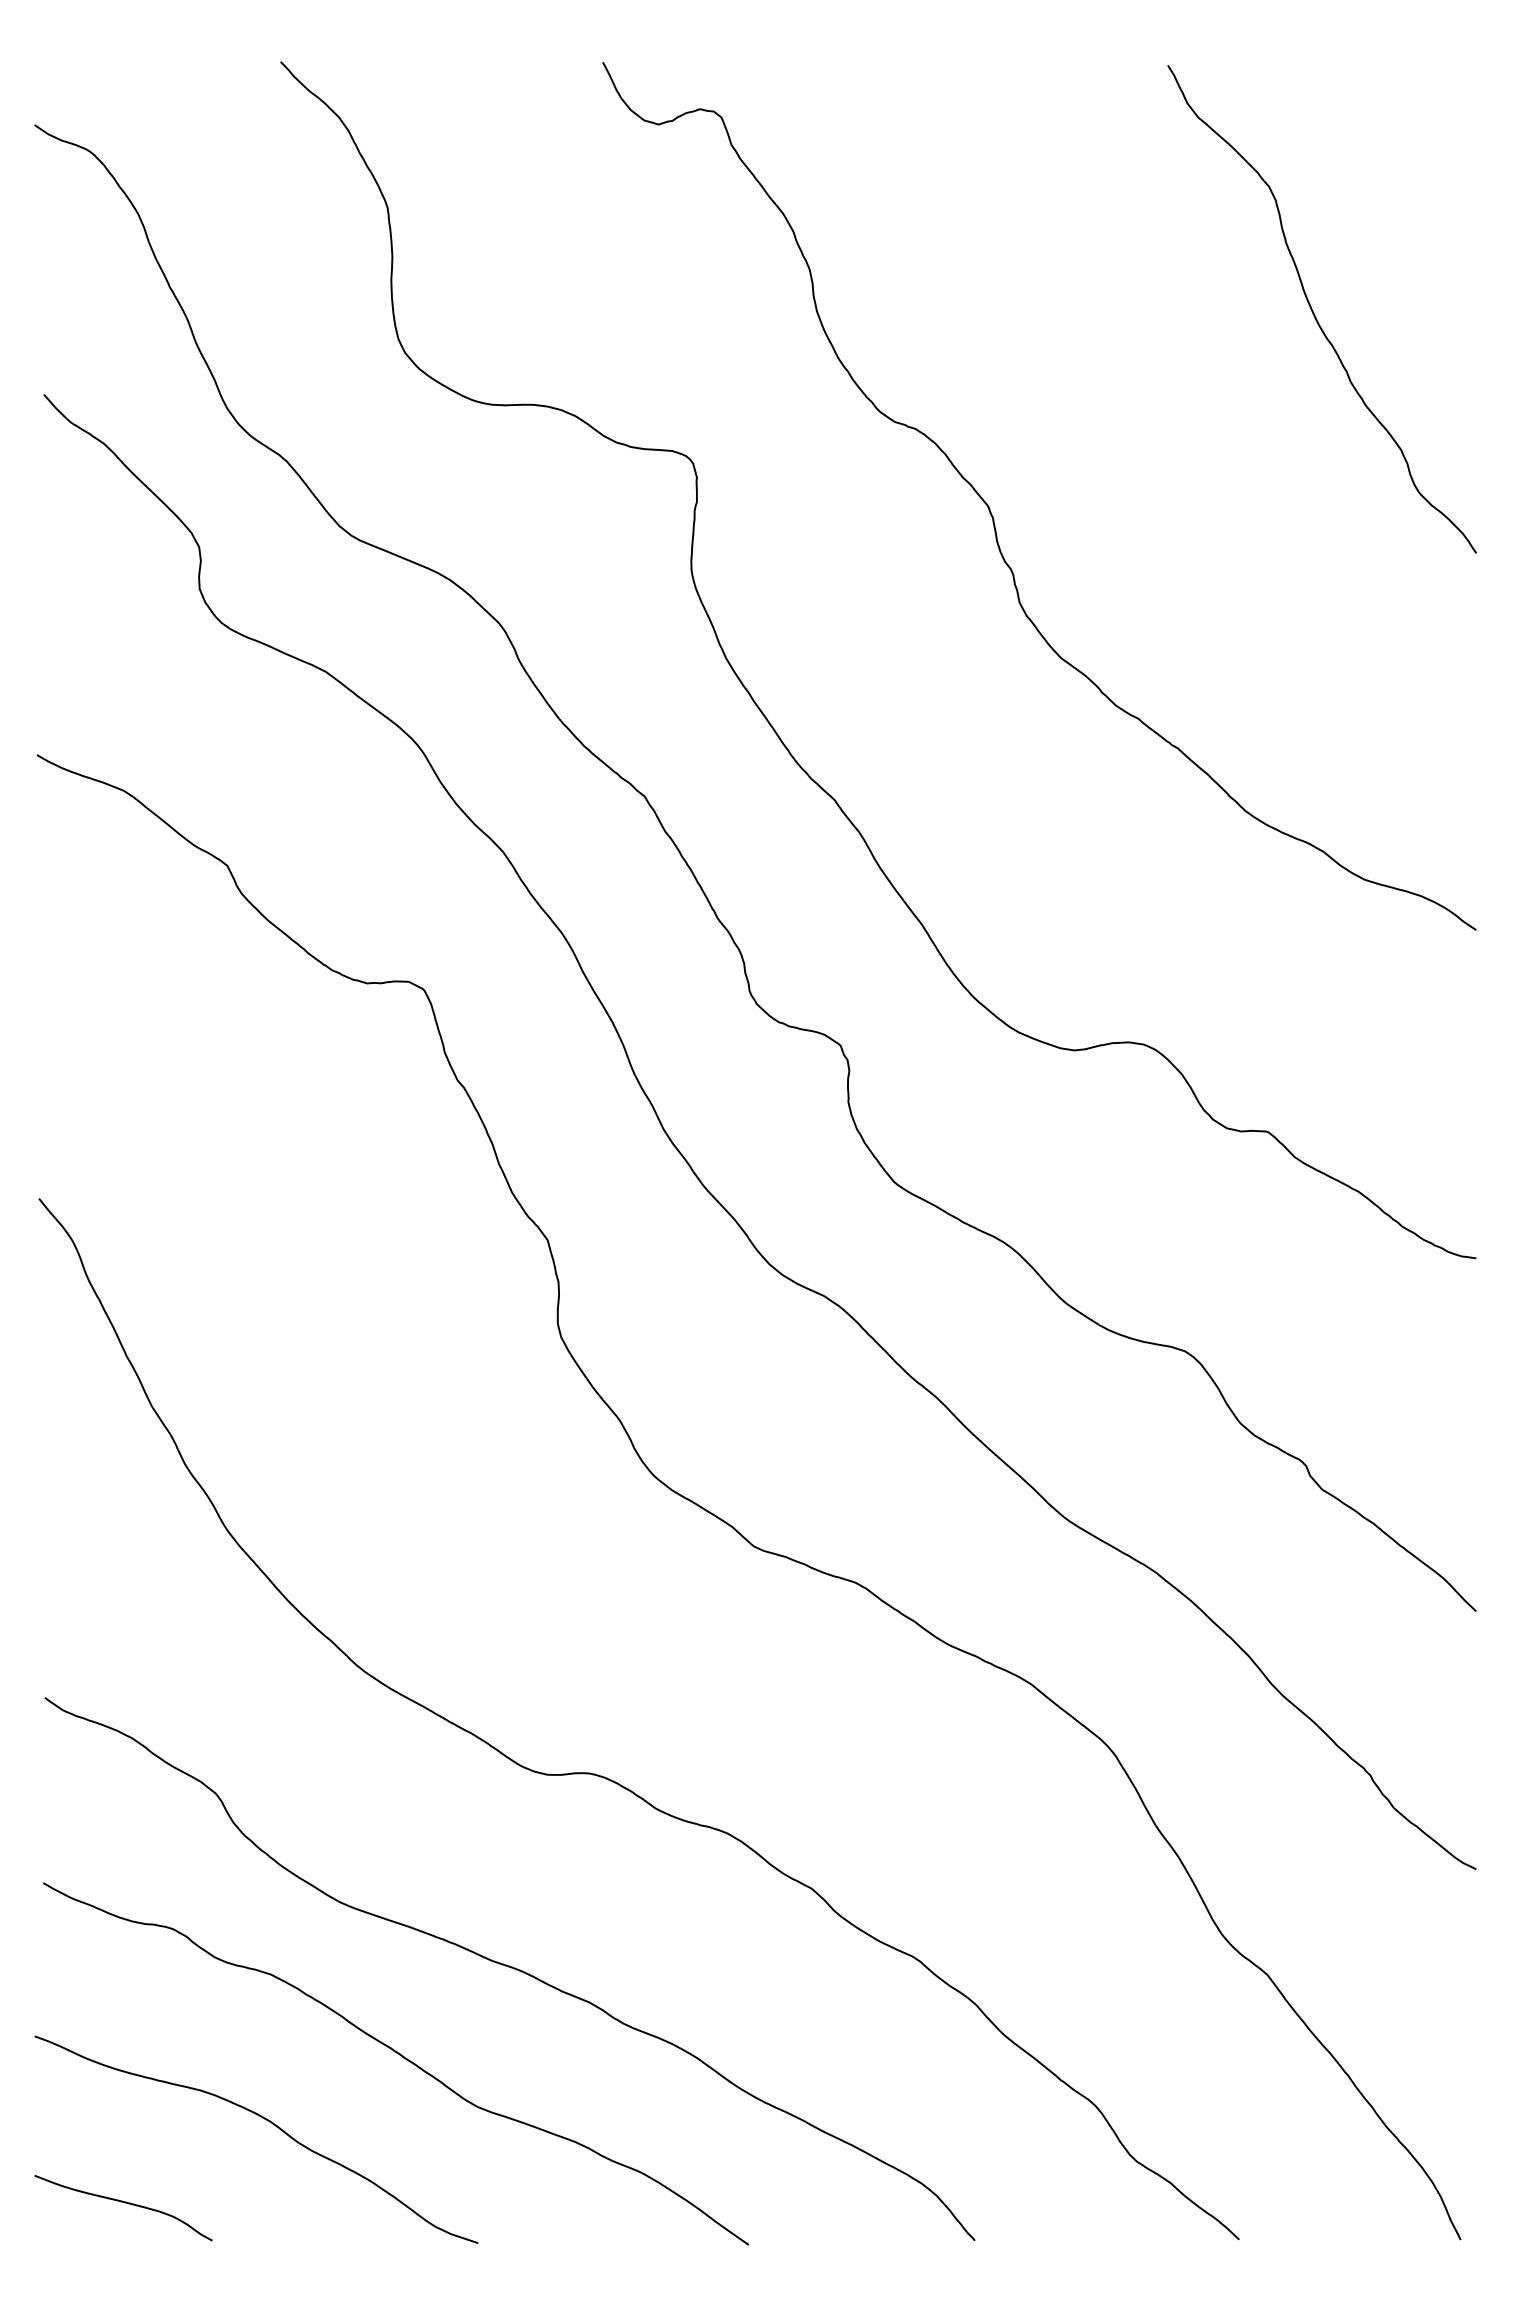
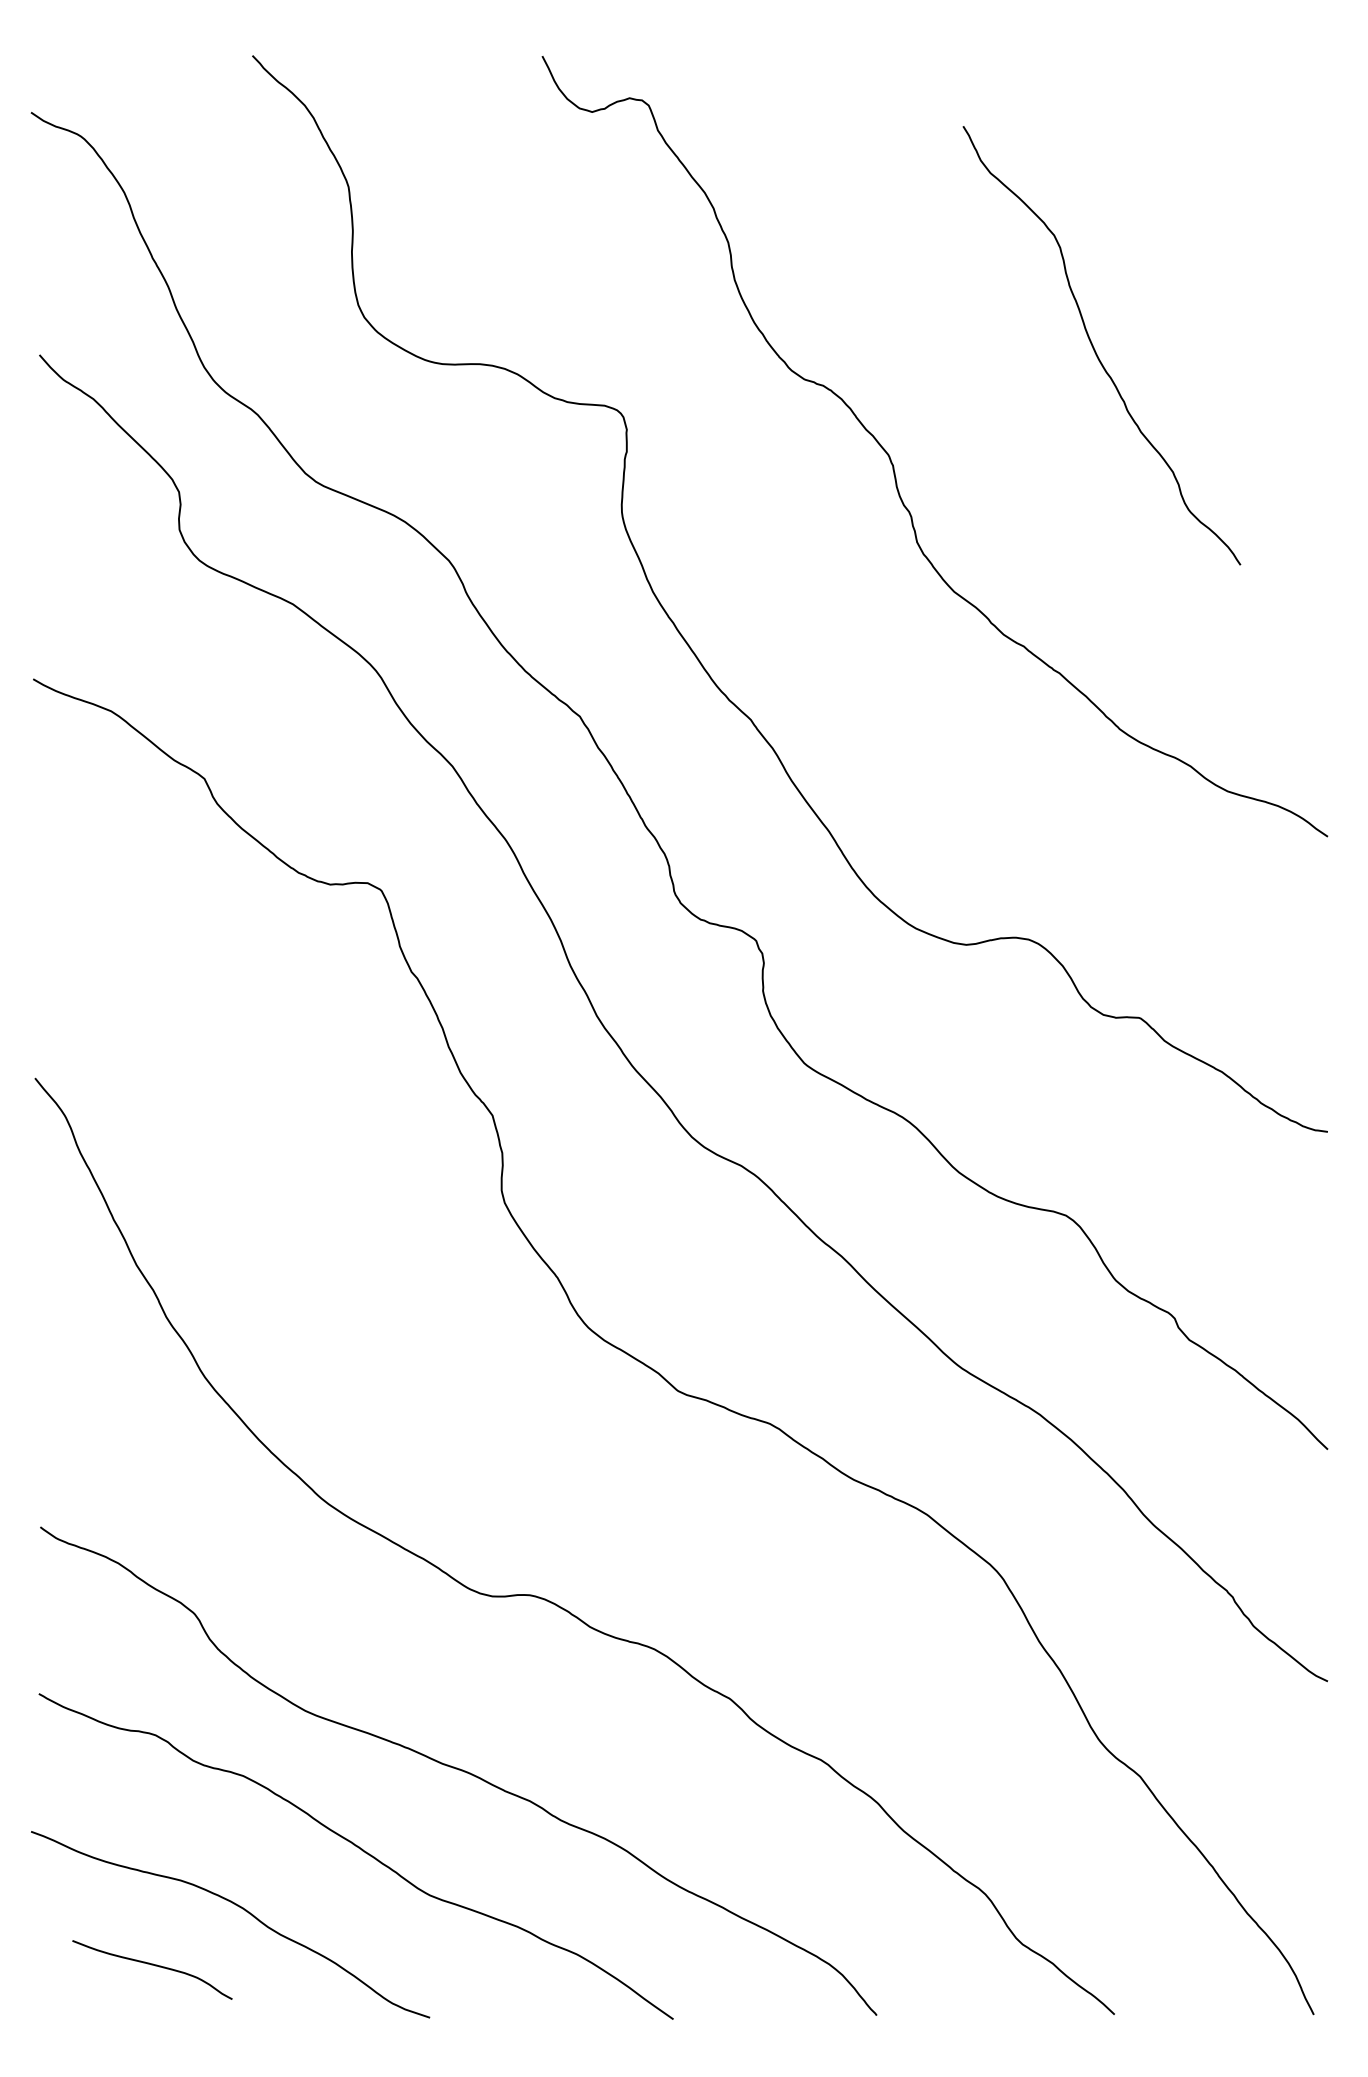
curve: (1313, 310) -> (1094, 346), moved
curve: (124, 2203) -> (153, 1965), moved

